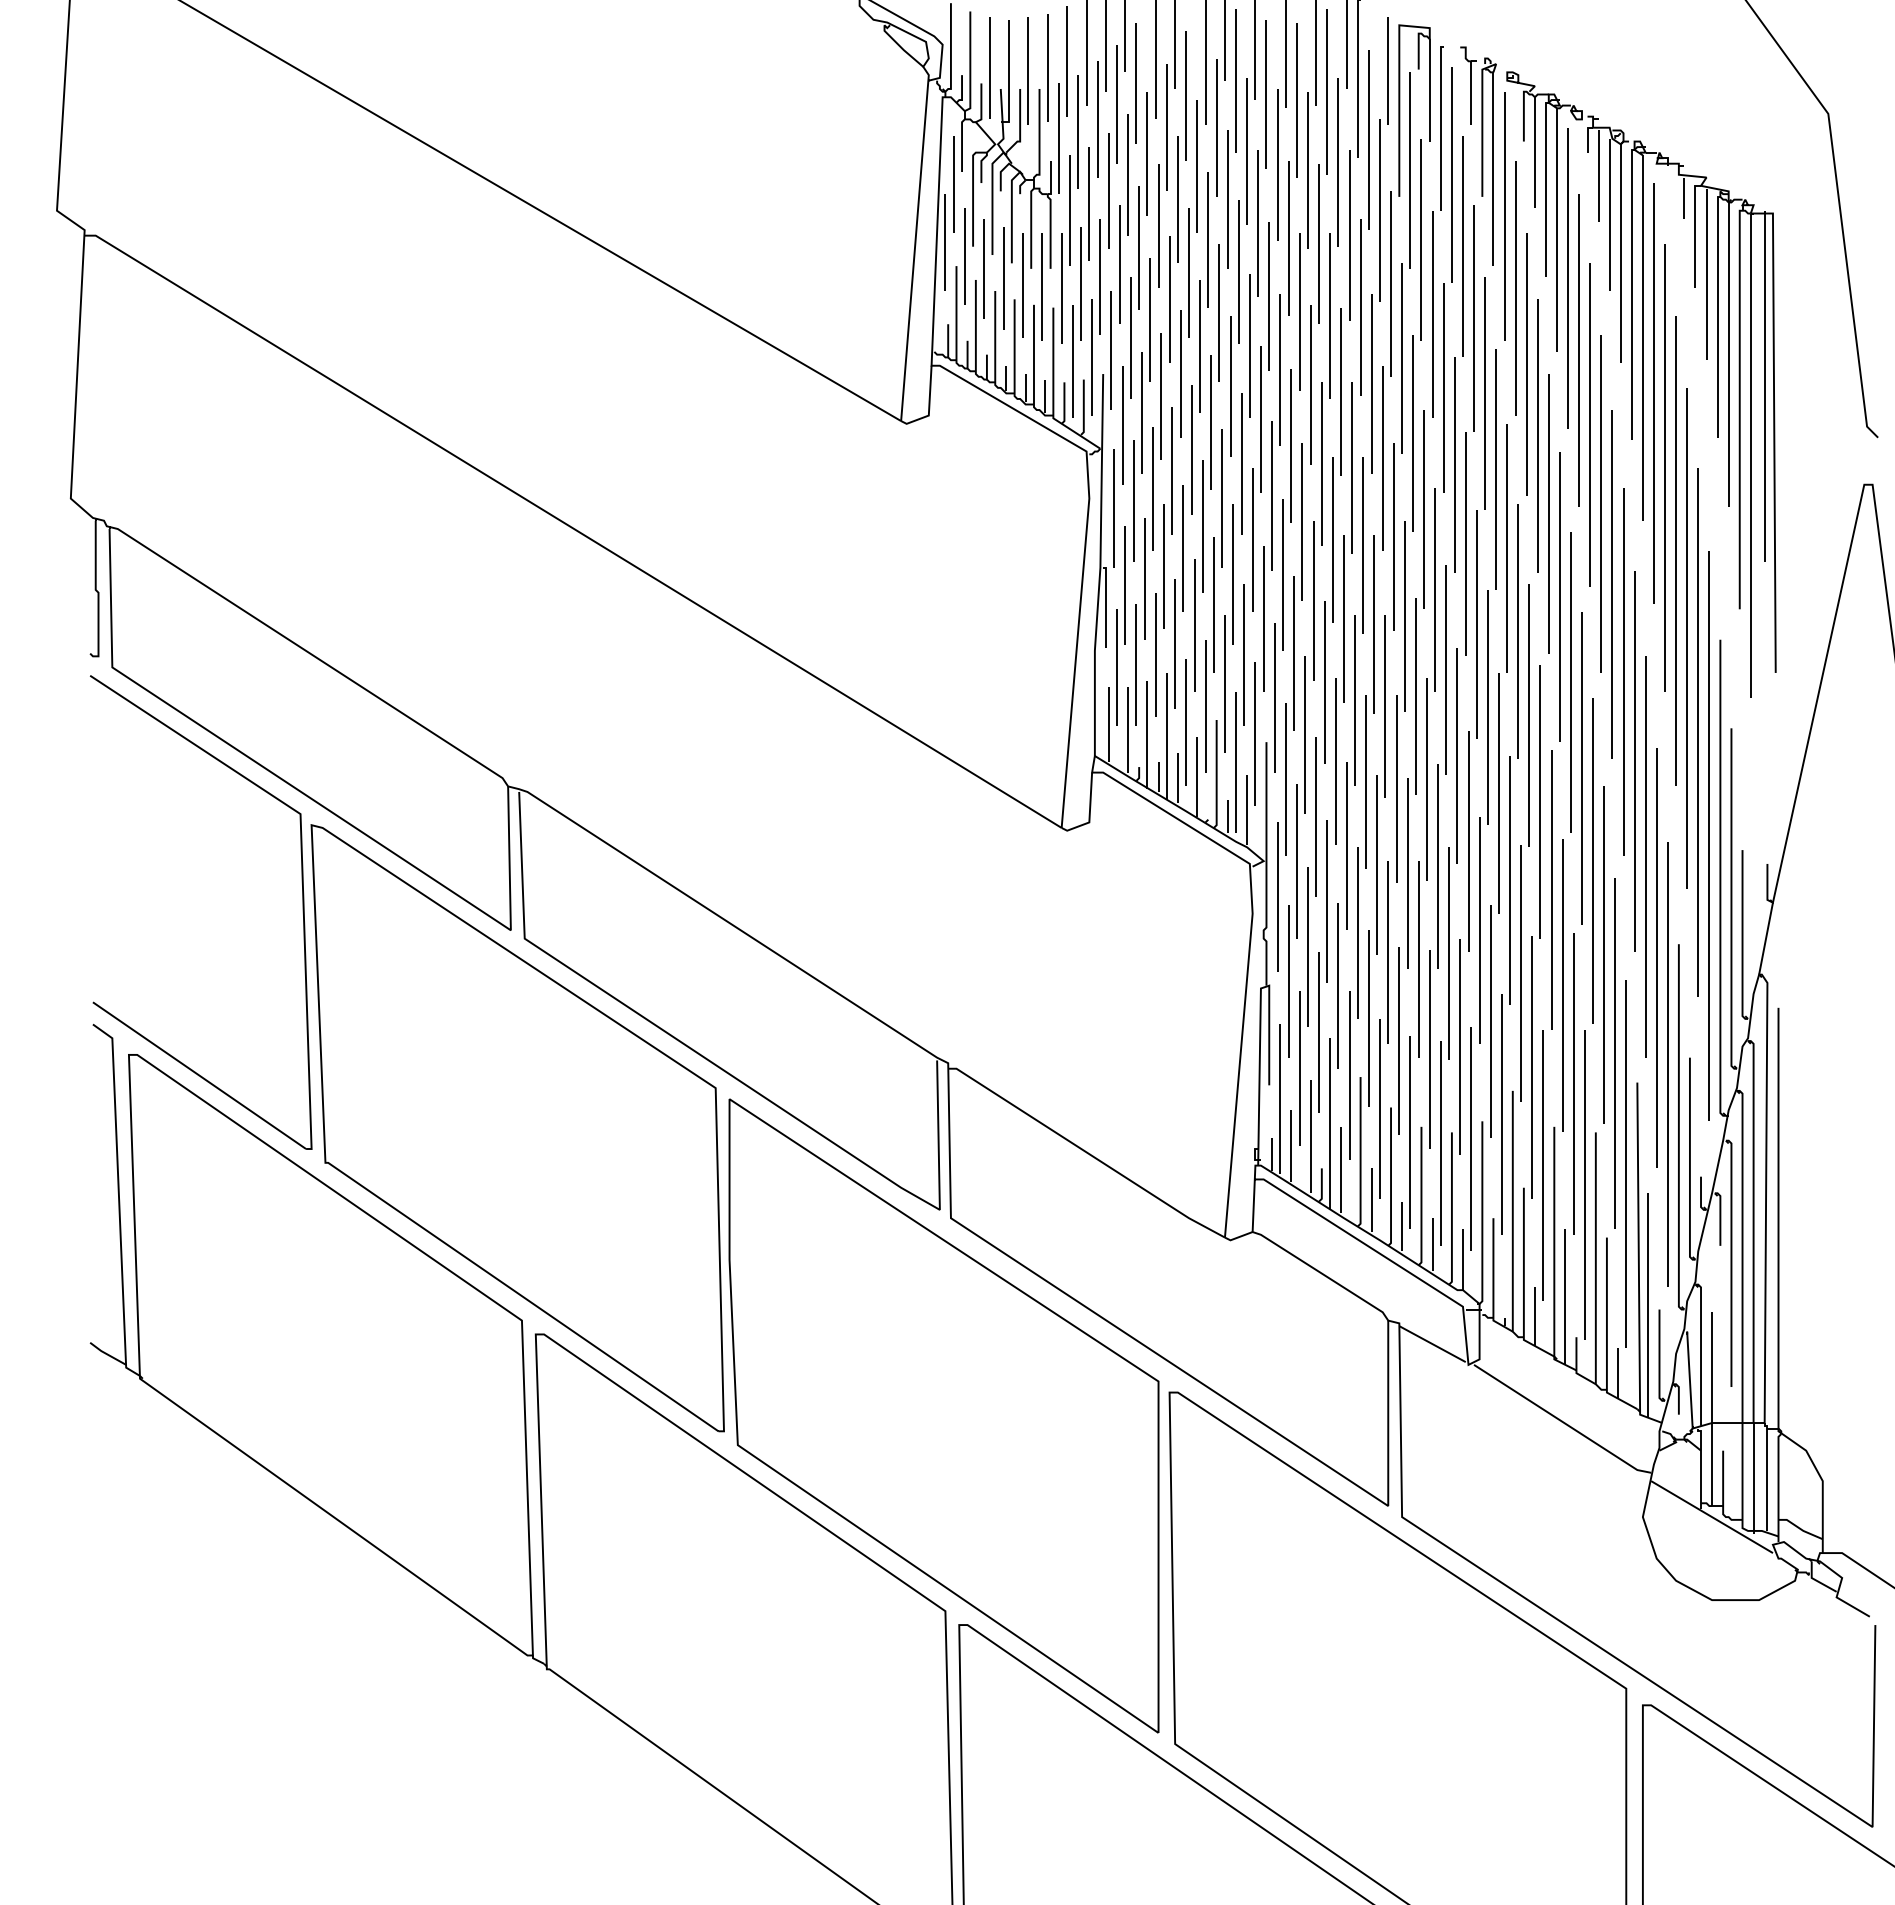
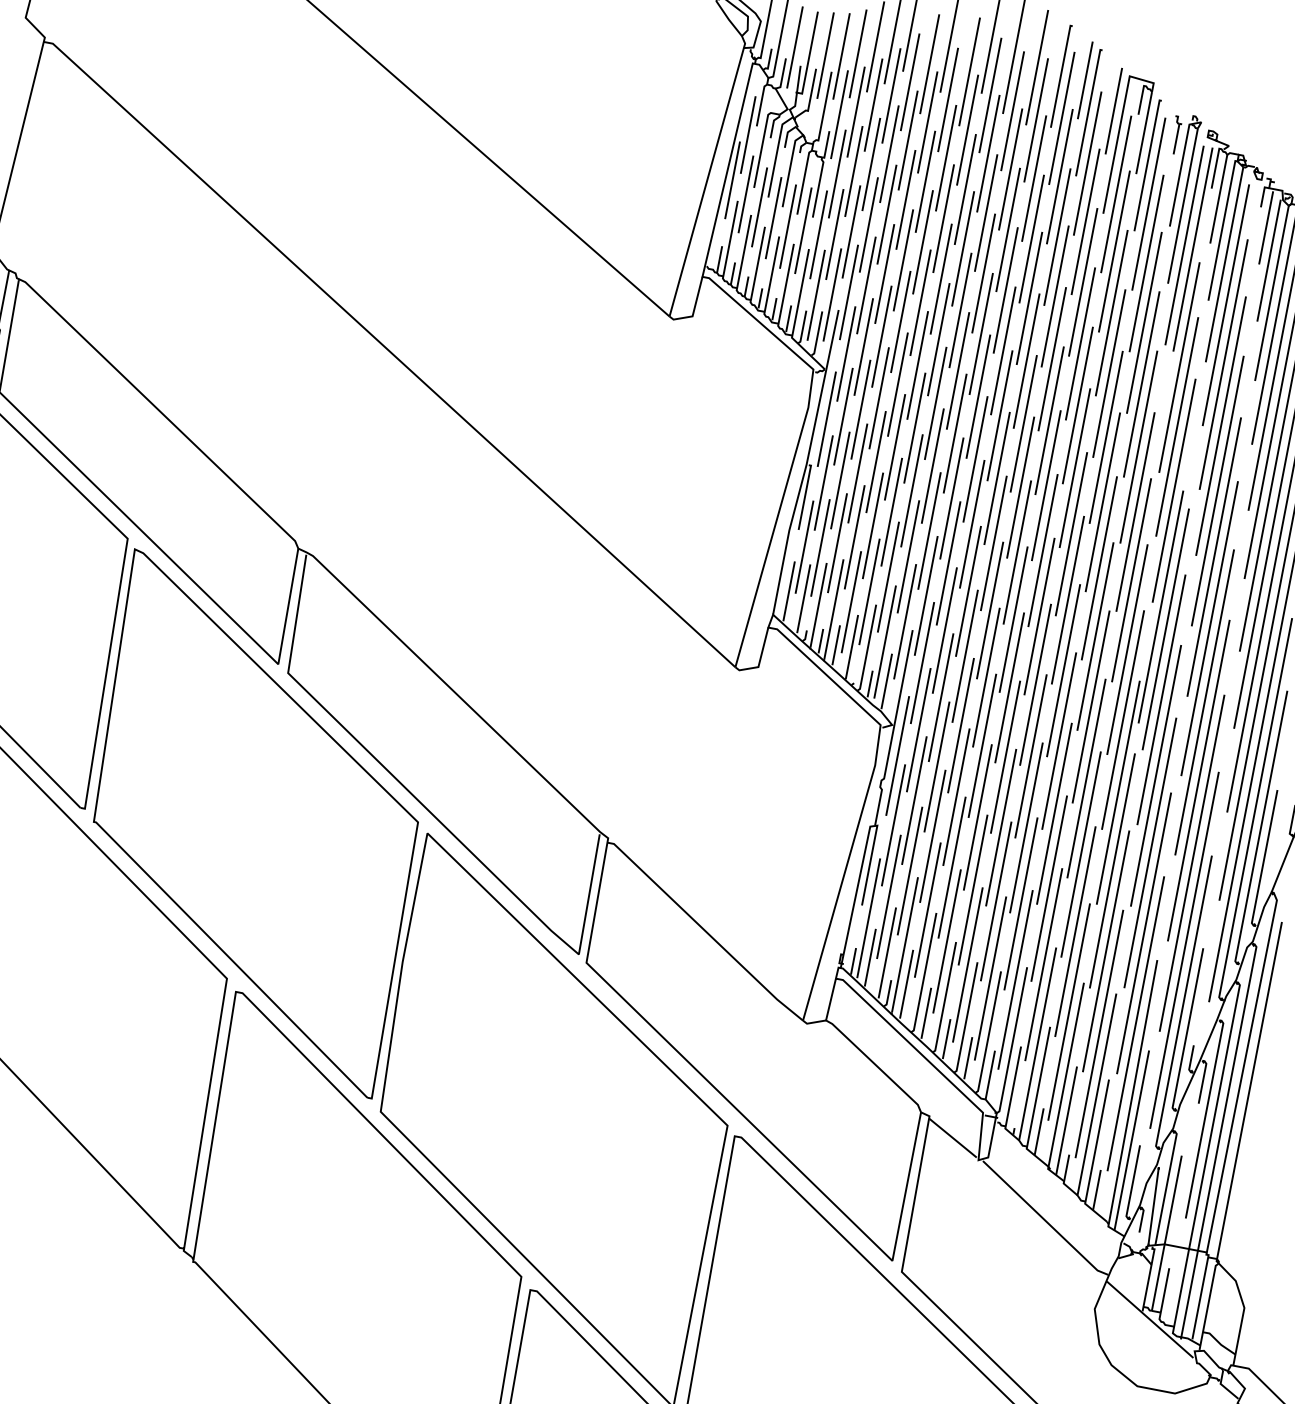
part: (1468, 85) -> (1175, 135), size x0.6
line: (1515, 288) -> (1192, 249), moved
line: (1559, 596) -> (1160, 606), moved

